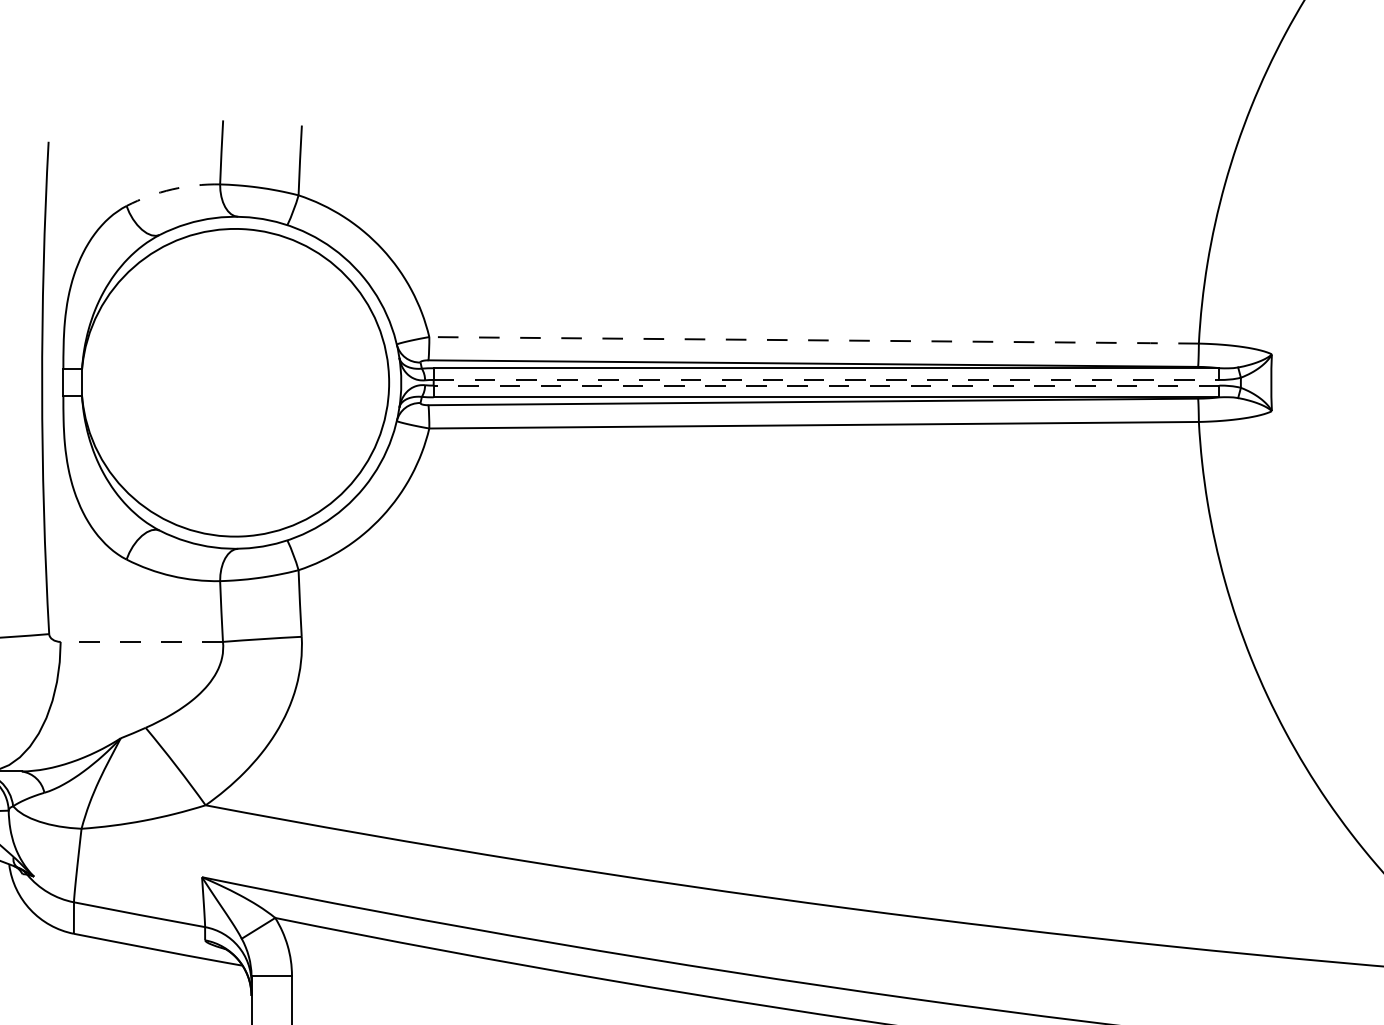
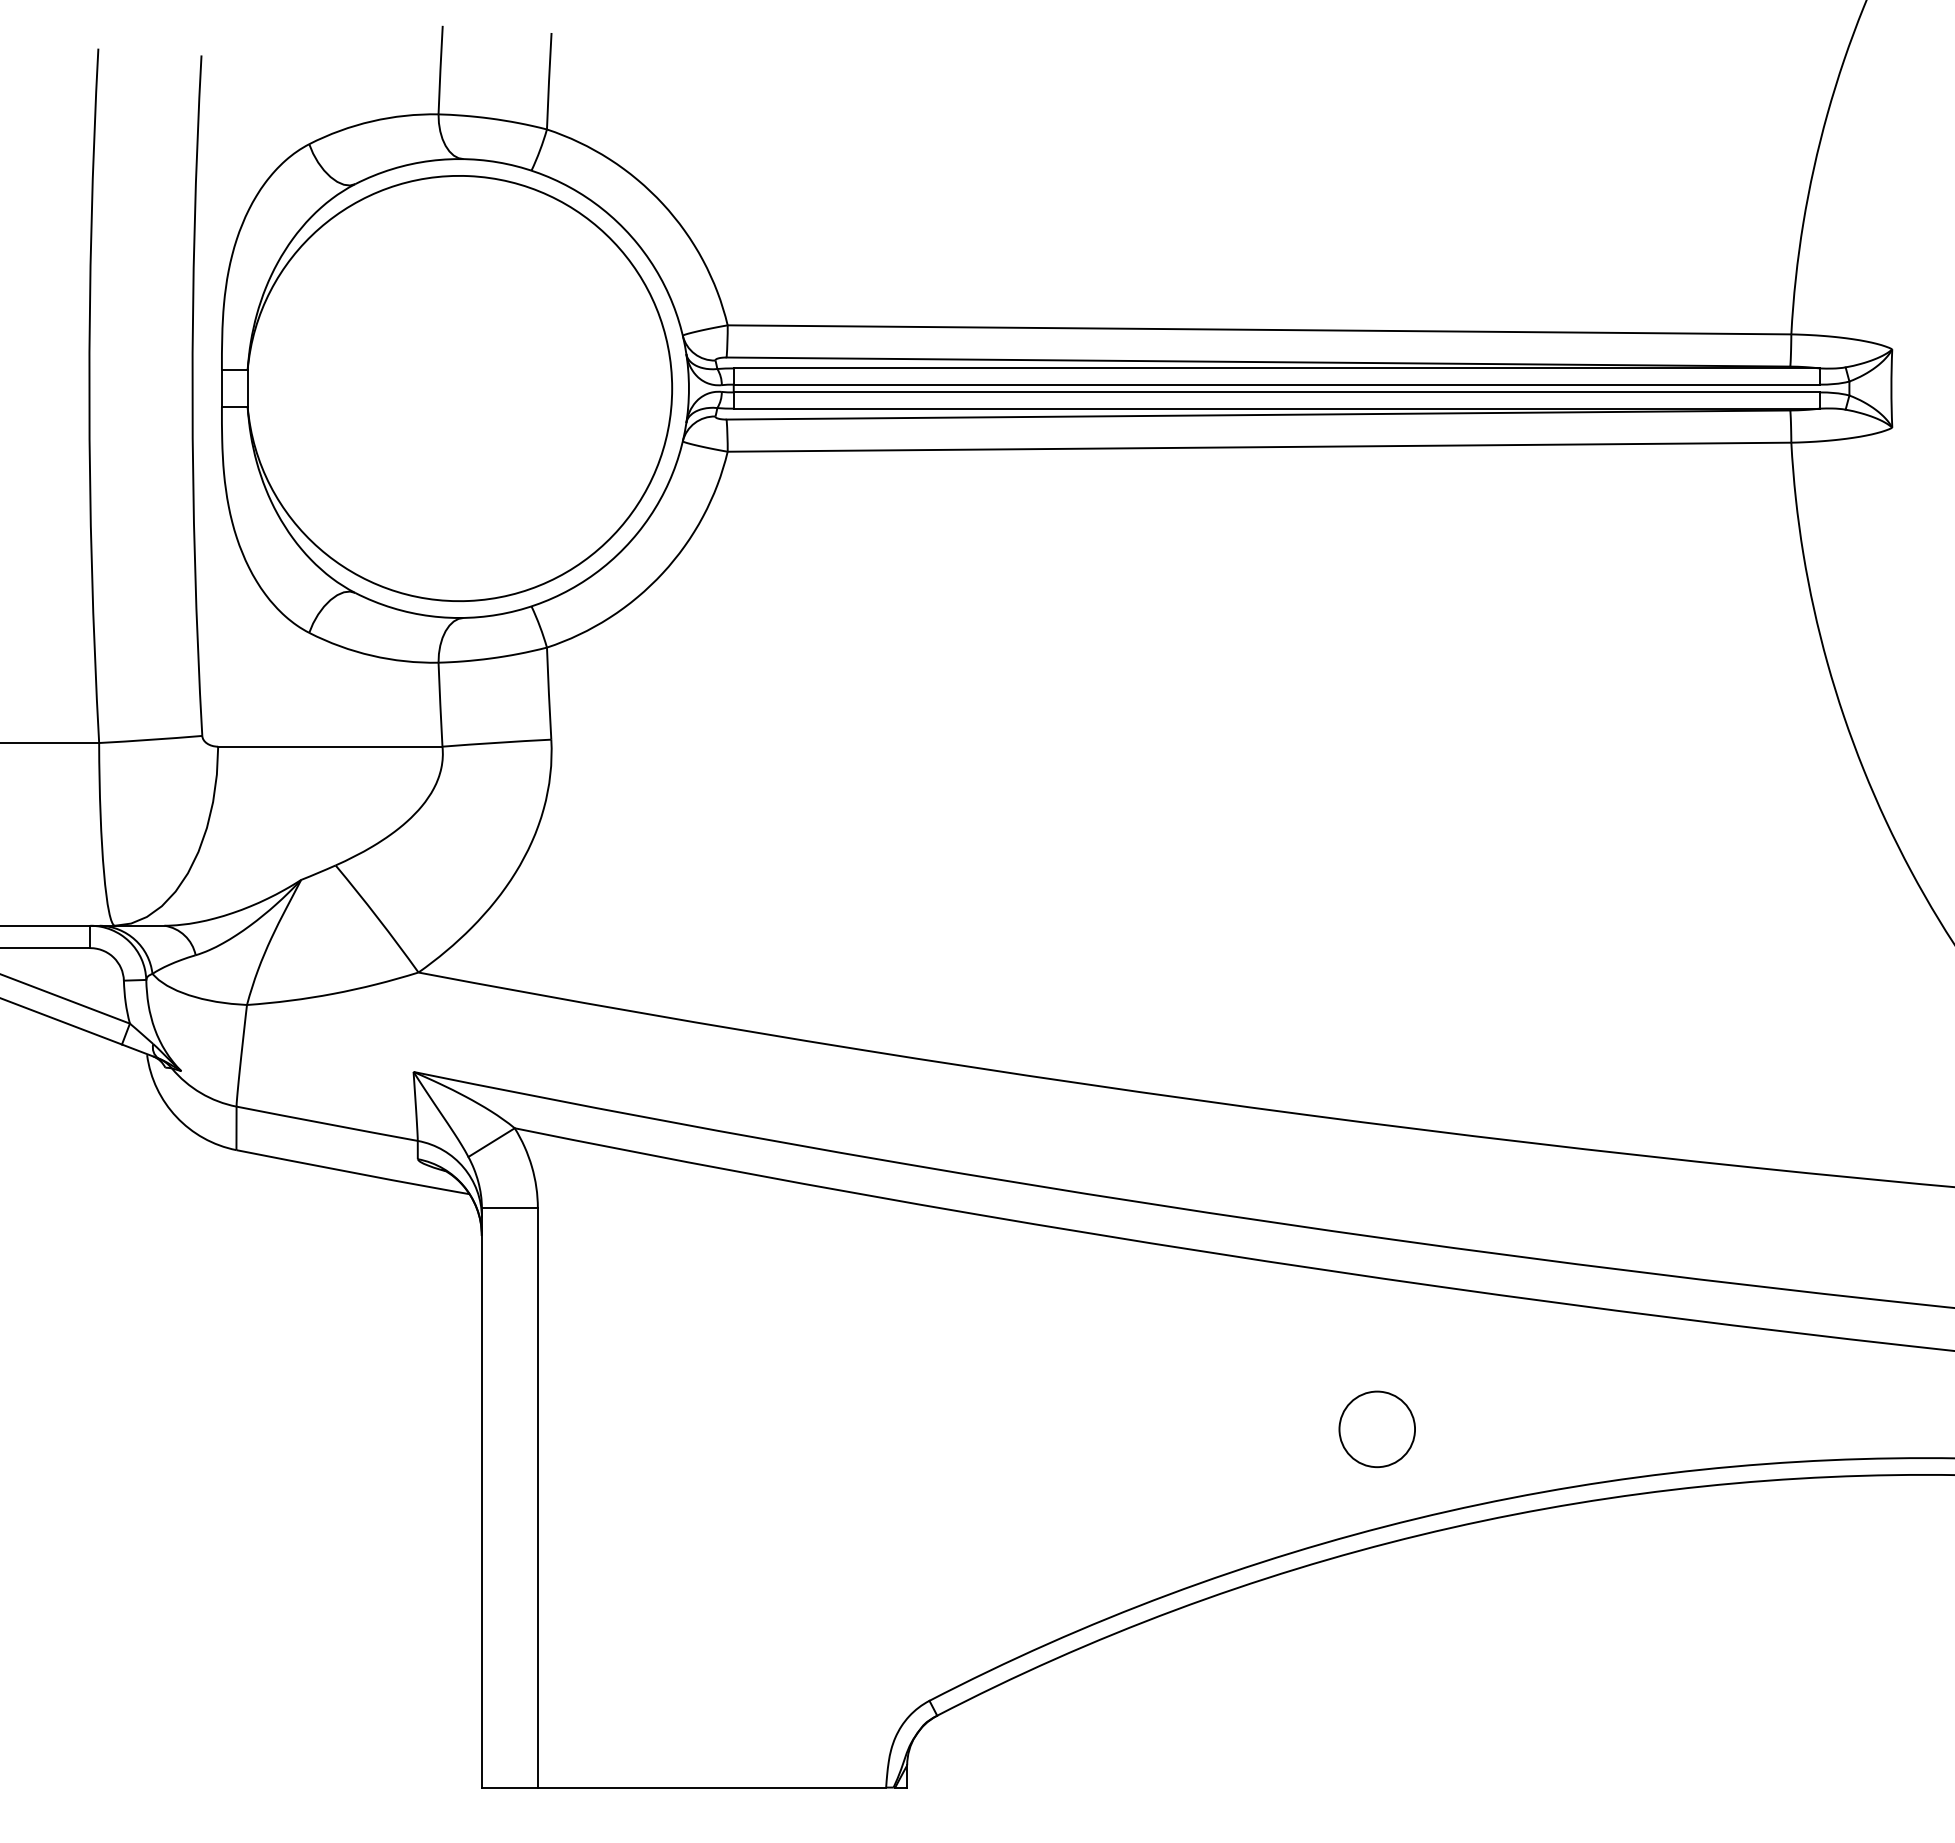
arc: (172, 189) -> (372, 121), dashed -> solid
line: (815, 340) -> (1261, 329), dashed -> solid
line: (826, 379) -> (1276, 384), dashed -> solid
line: (826, 385) -> (1276, 392), dashed -> solid
line: (141, 641) -> (329, 746), dashed -> solid

